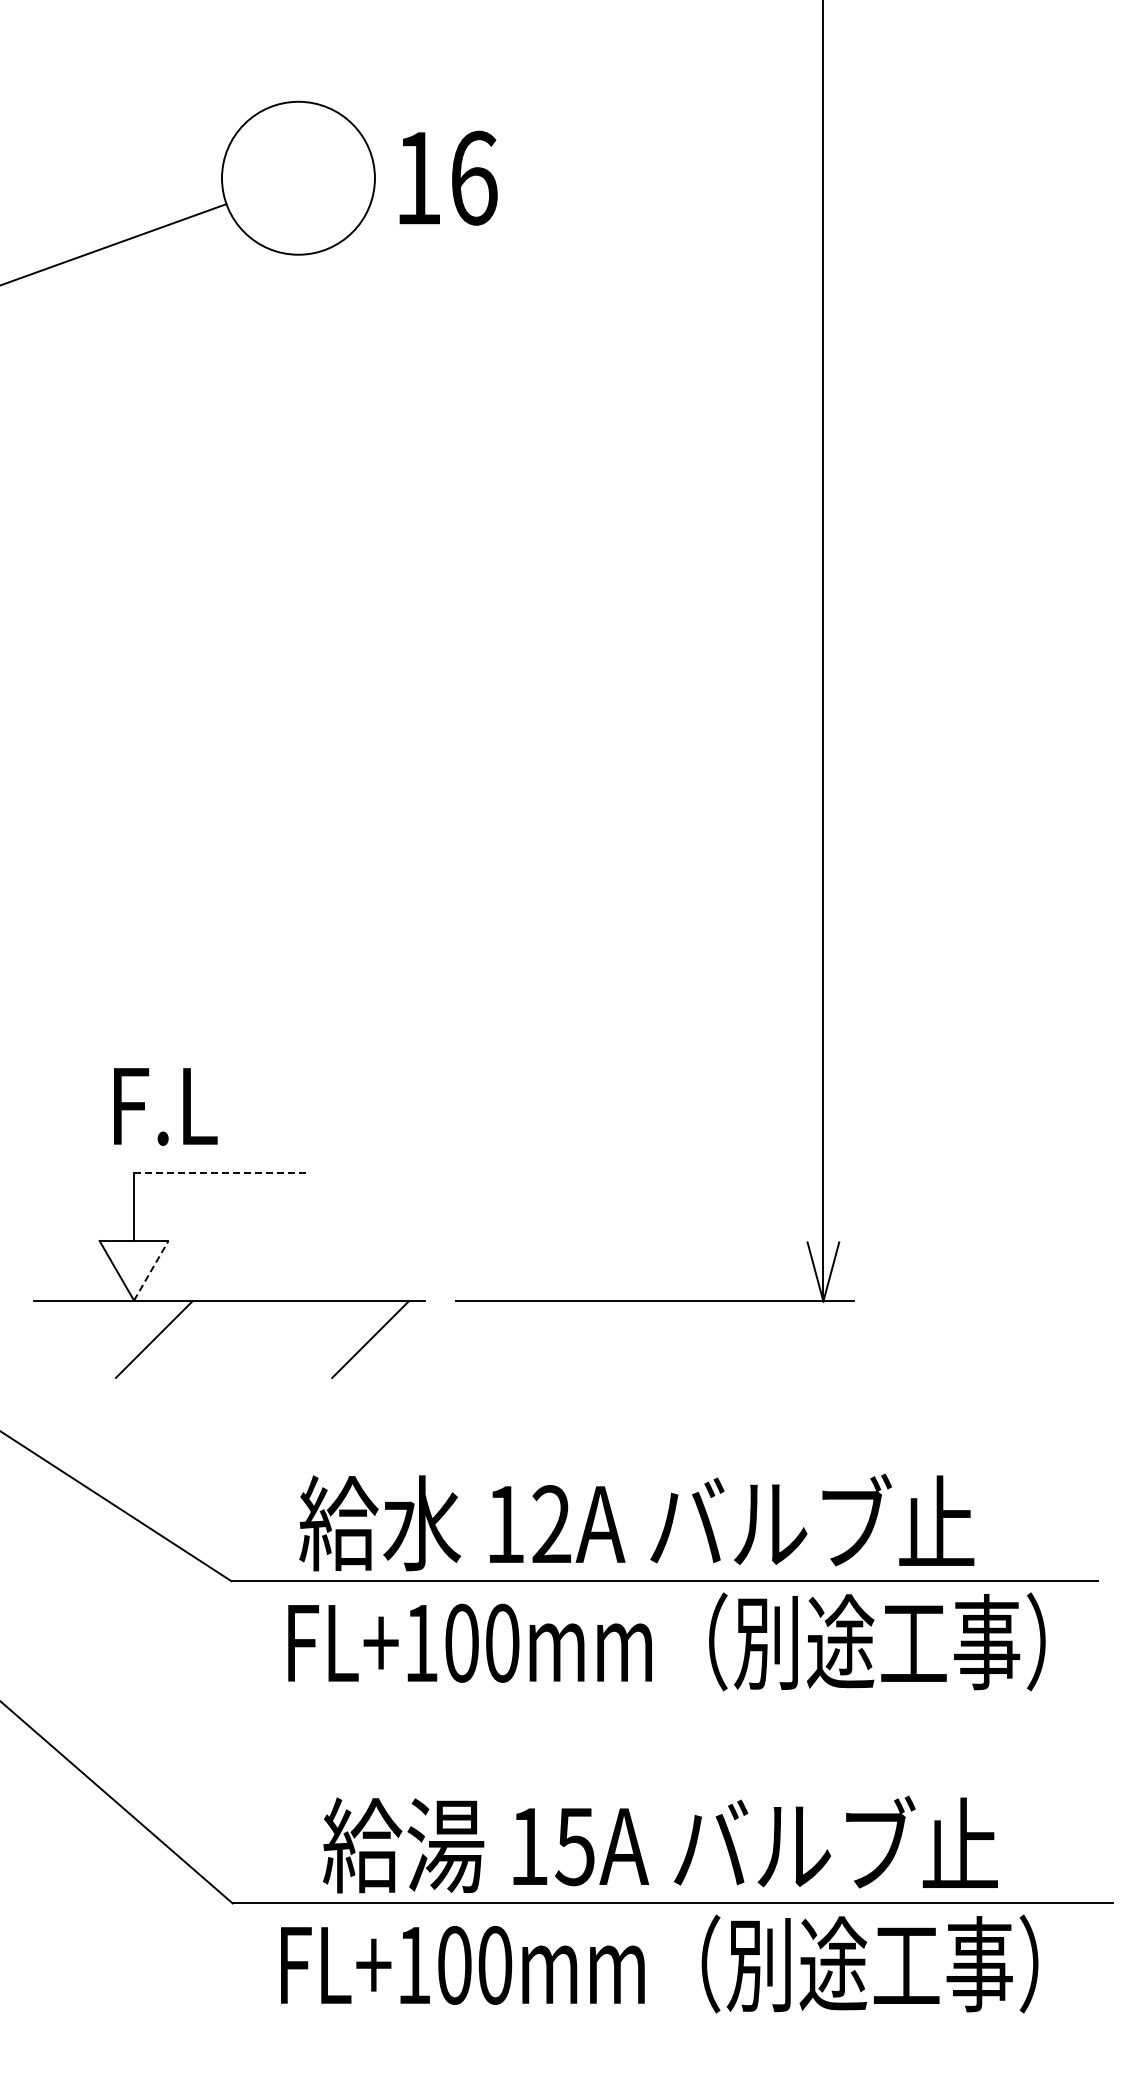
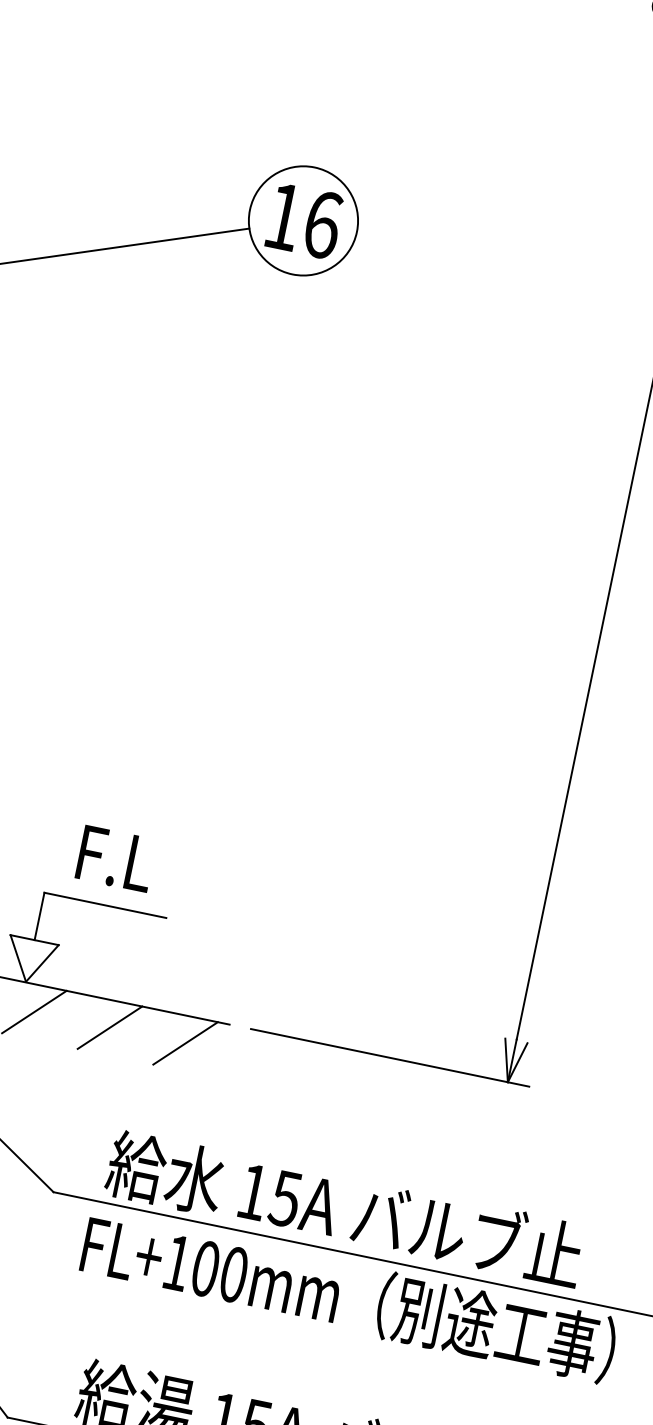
text: (448, 177) -> (304, 220), moved
text: (165, 1106) -> (115, 858), moved
line: (221, 1173) -> (105, 905), dashed -> solid
line: (151, 1270) -> (42, 963), dashed -> solid
line: (262, 1339) -> (110, 1027), added
text: (550, 1524) -> (284, 1198), 12A -> 15A

